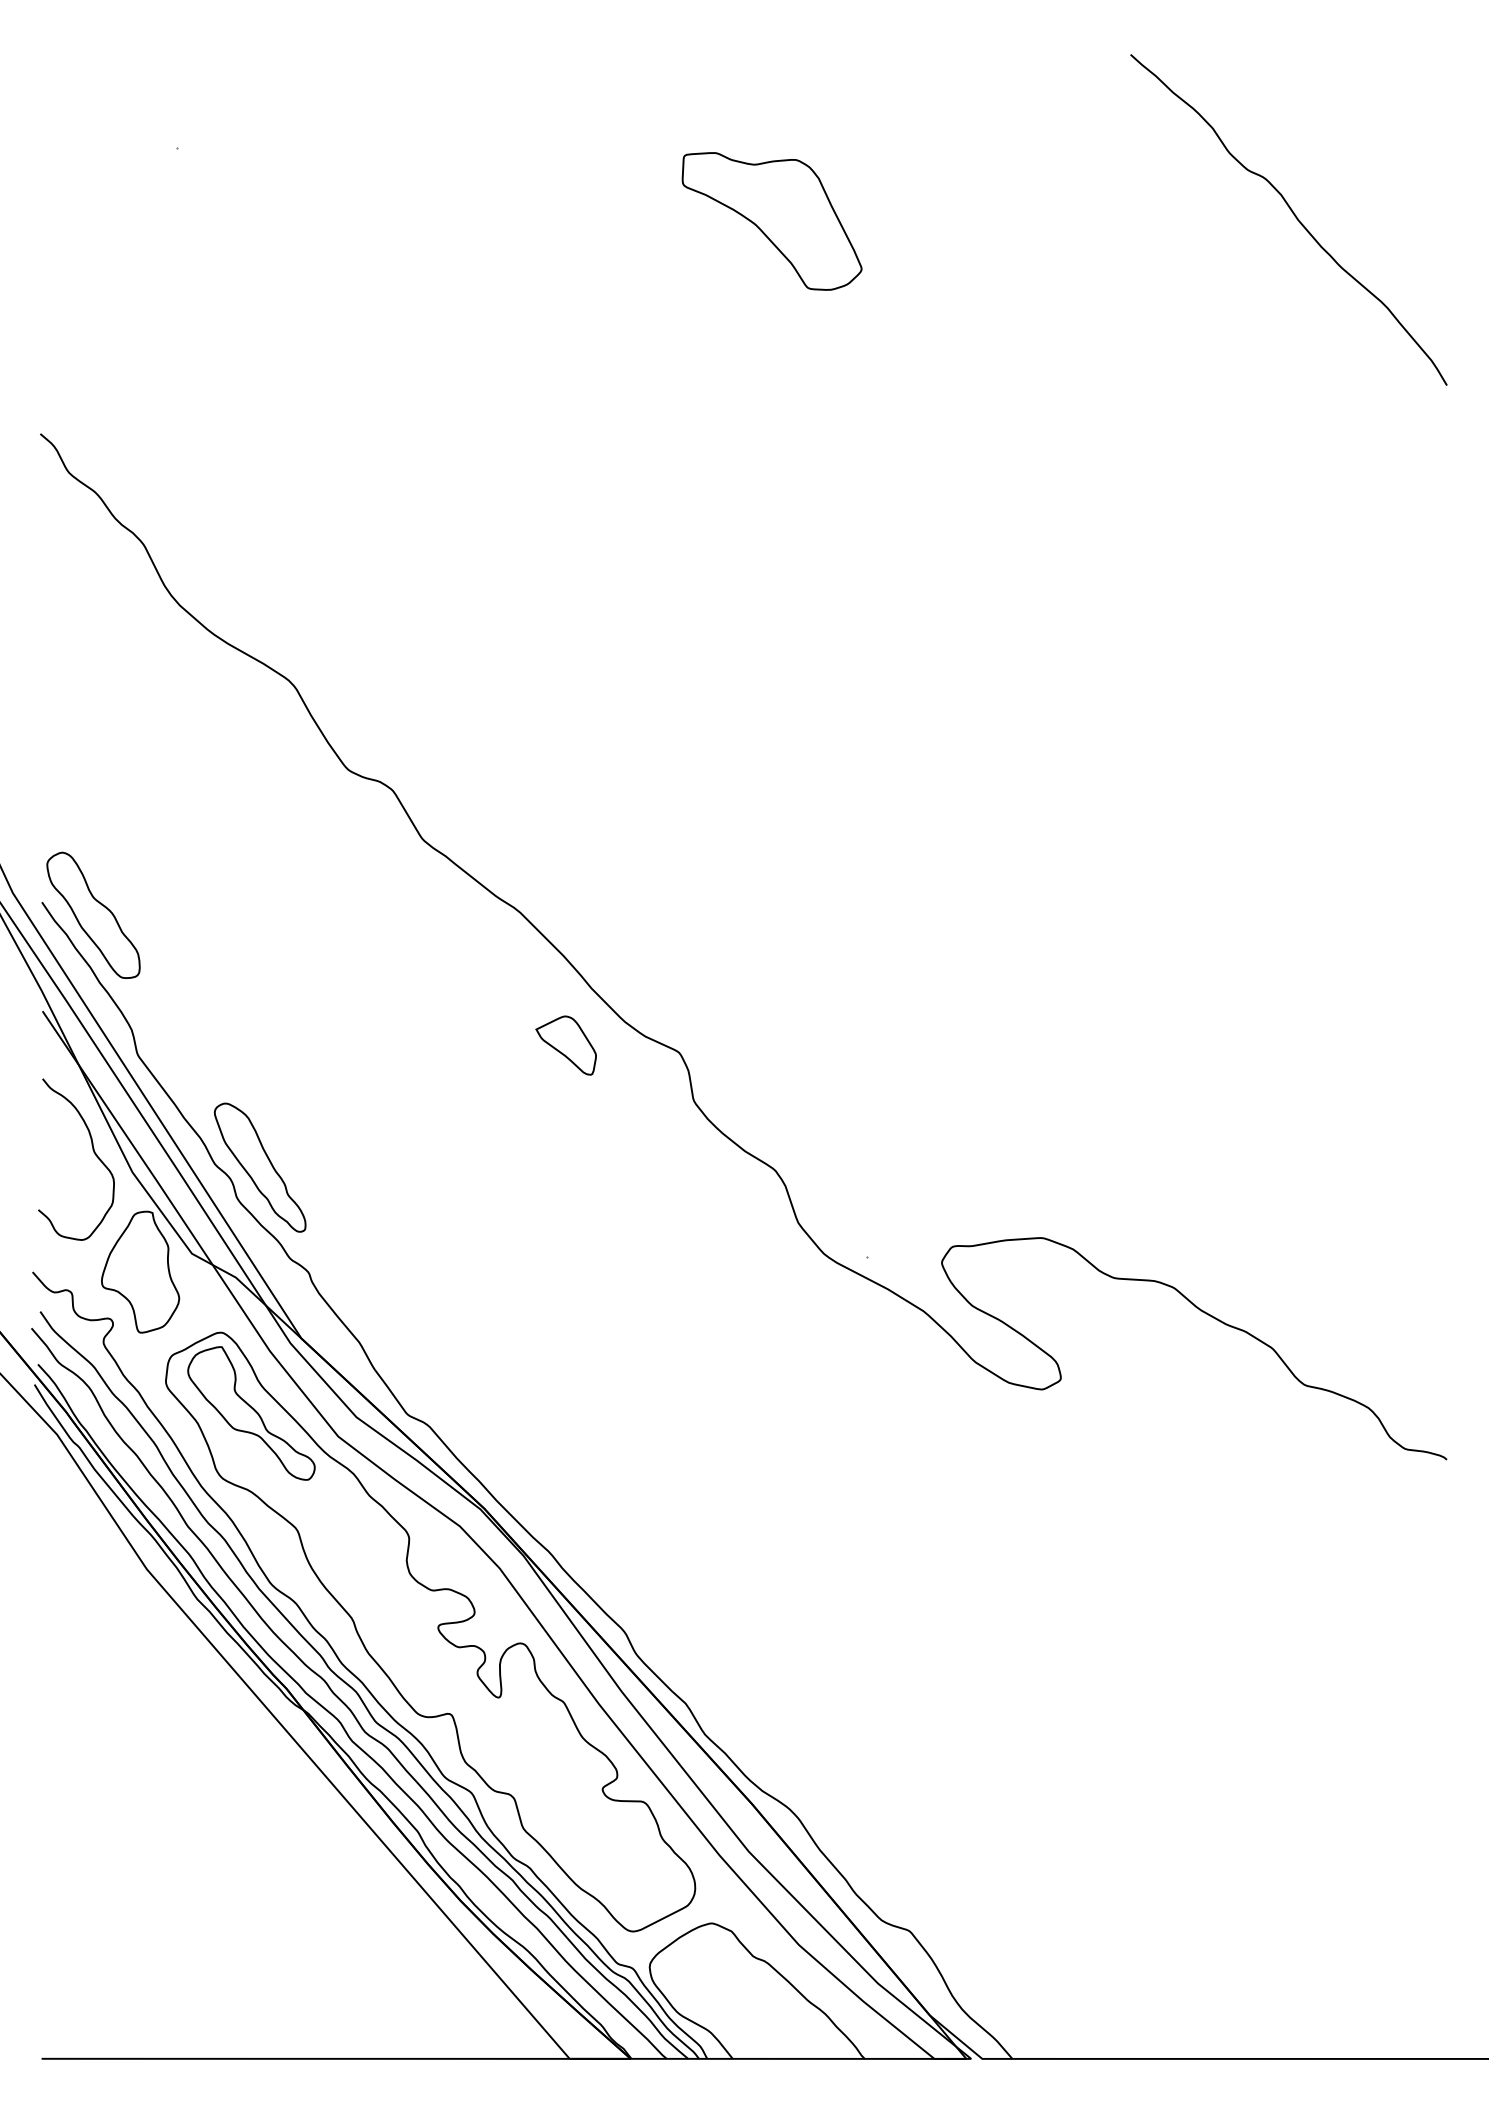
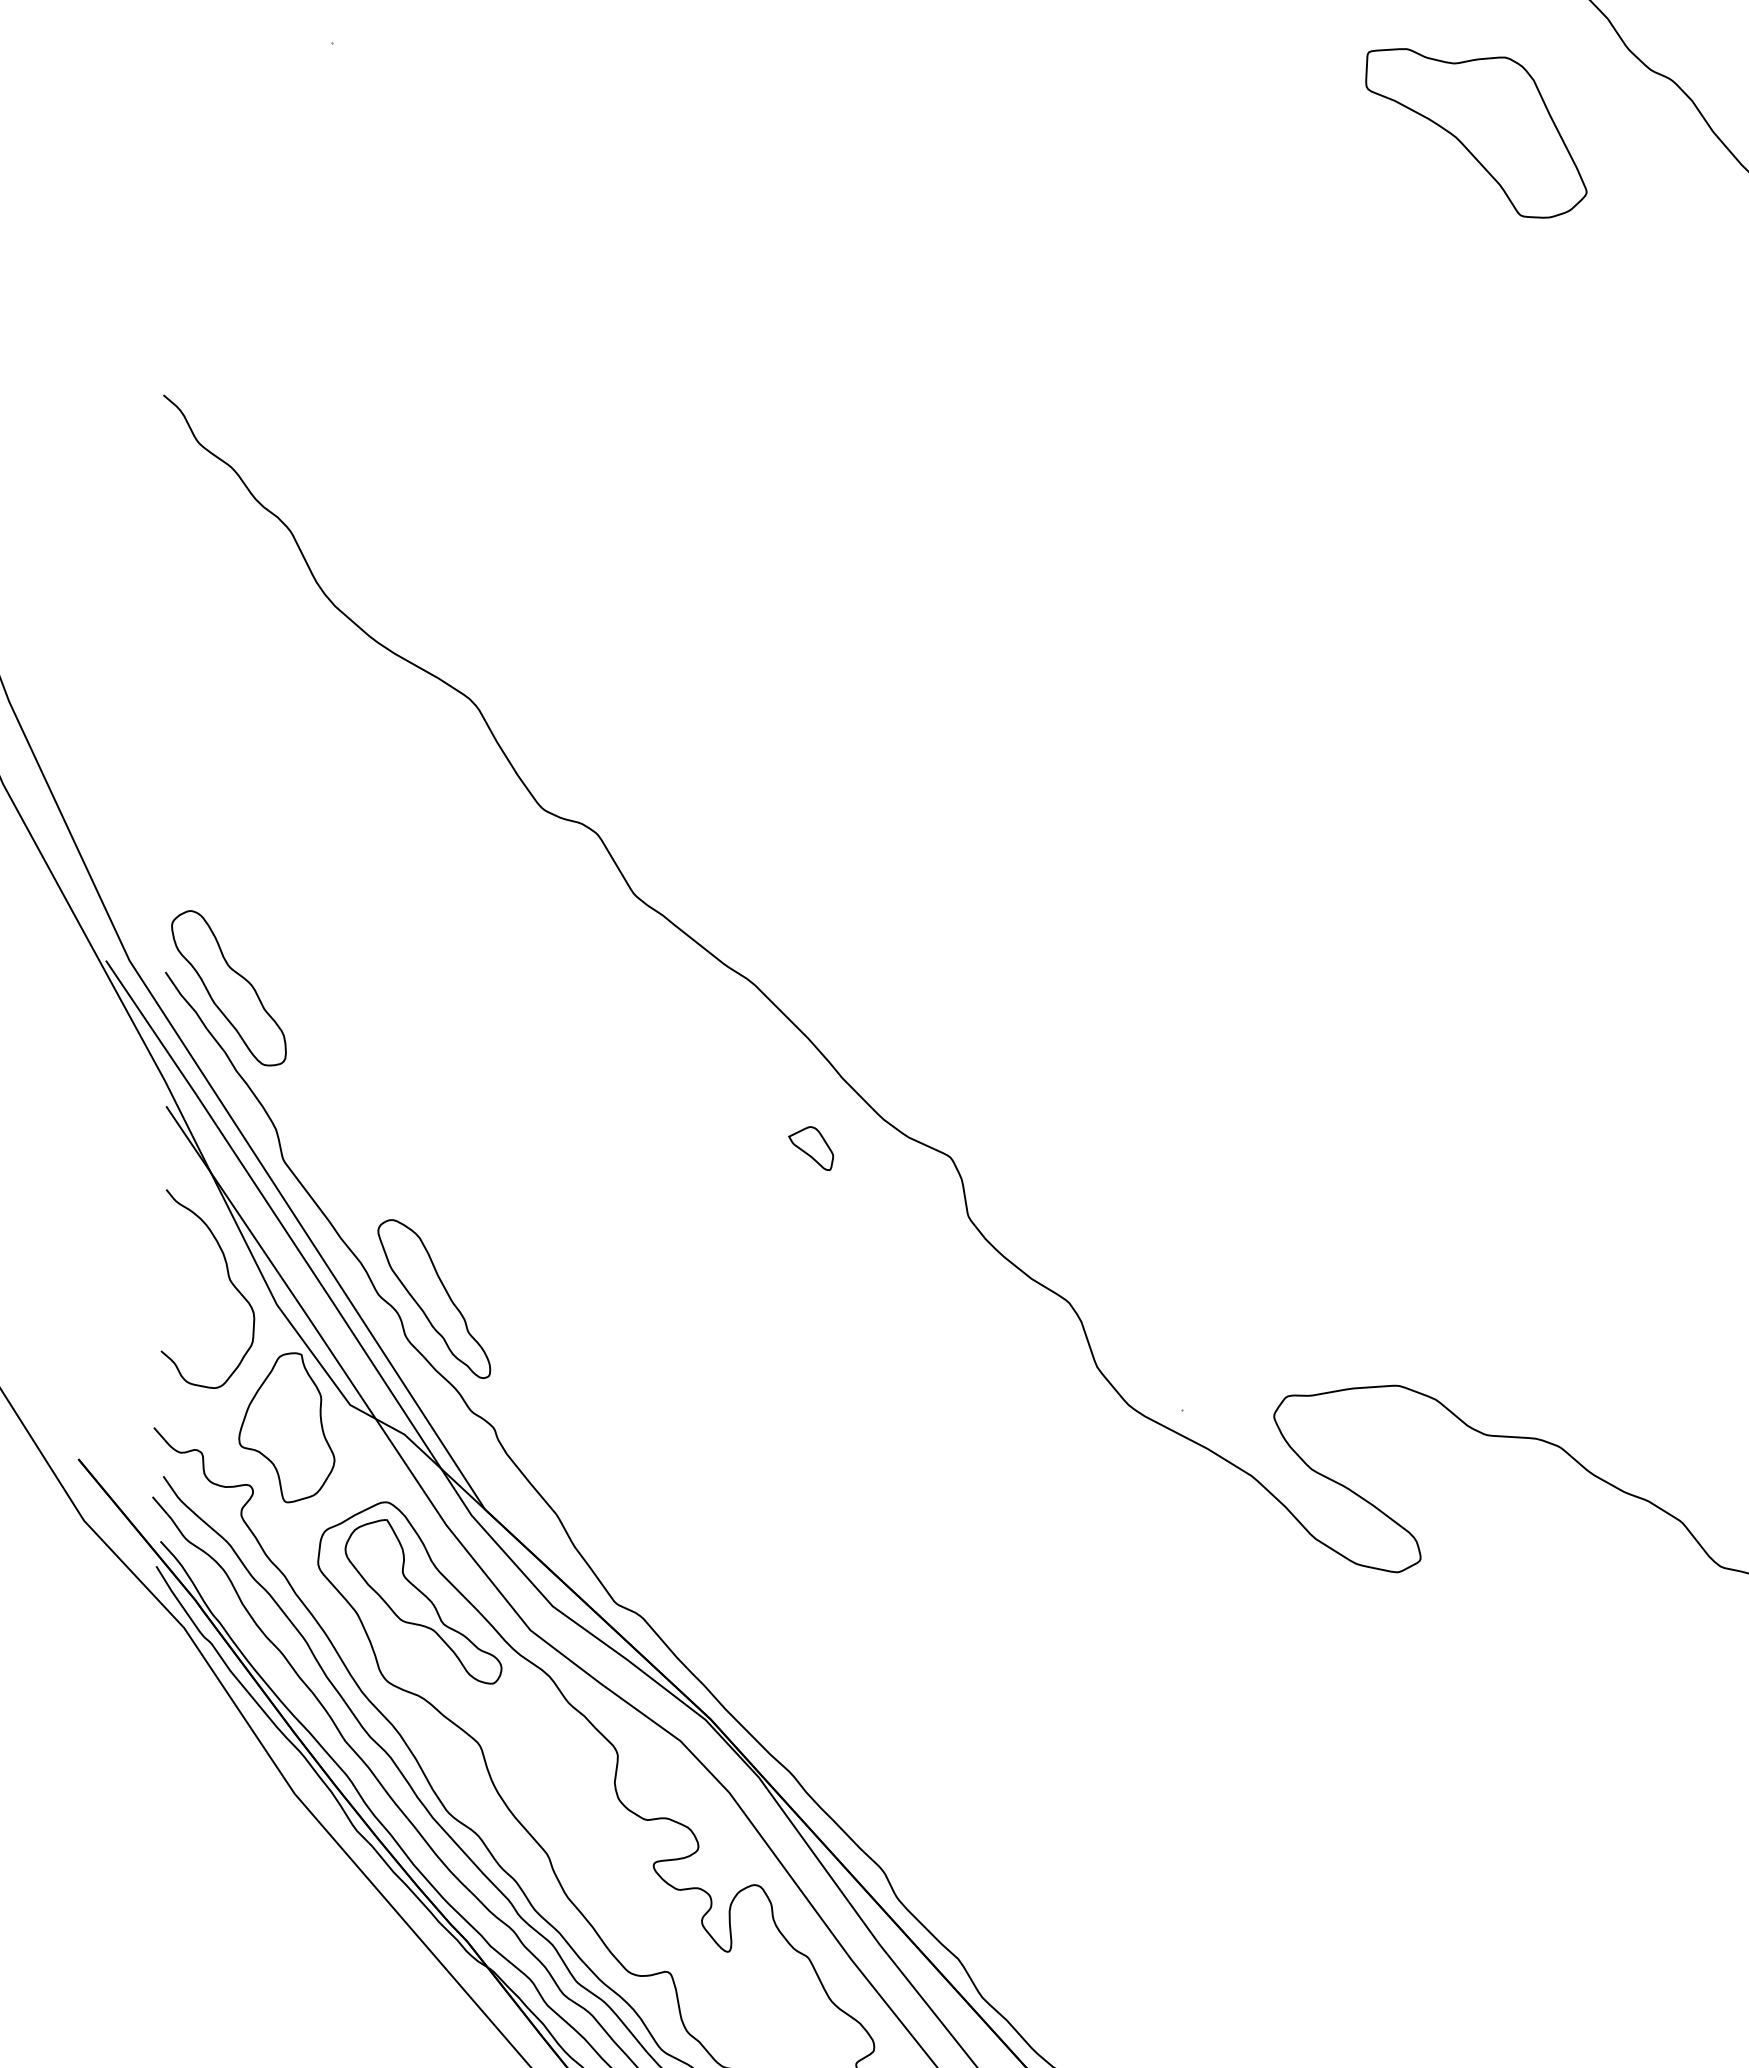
part: (771, 221) -> (1475, 133), moved
part: (565, 1045) -> (810, 1148), size x0.6

